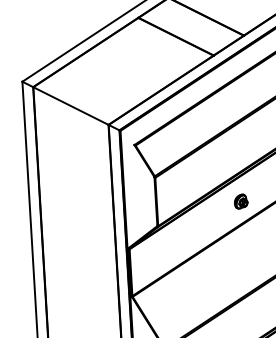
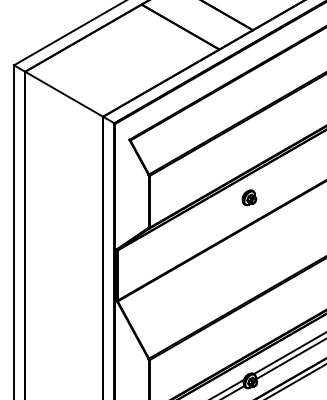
part: (241, 201) -> (249, 197), moved

